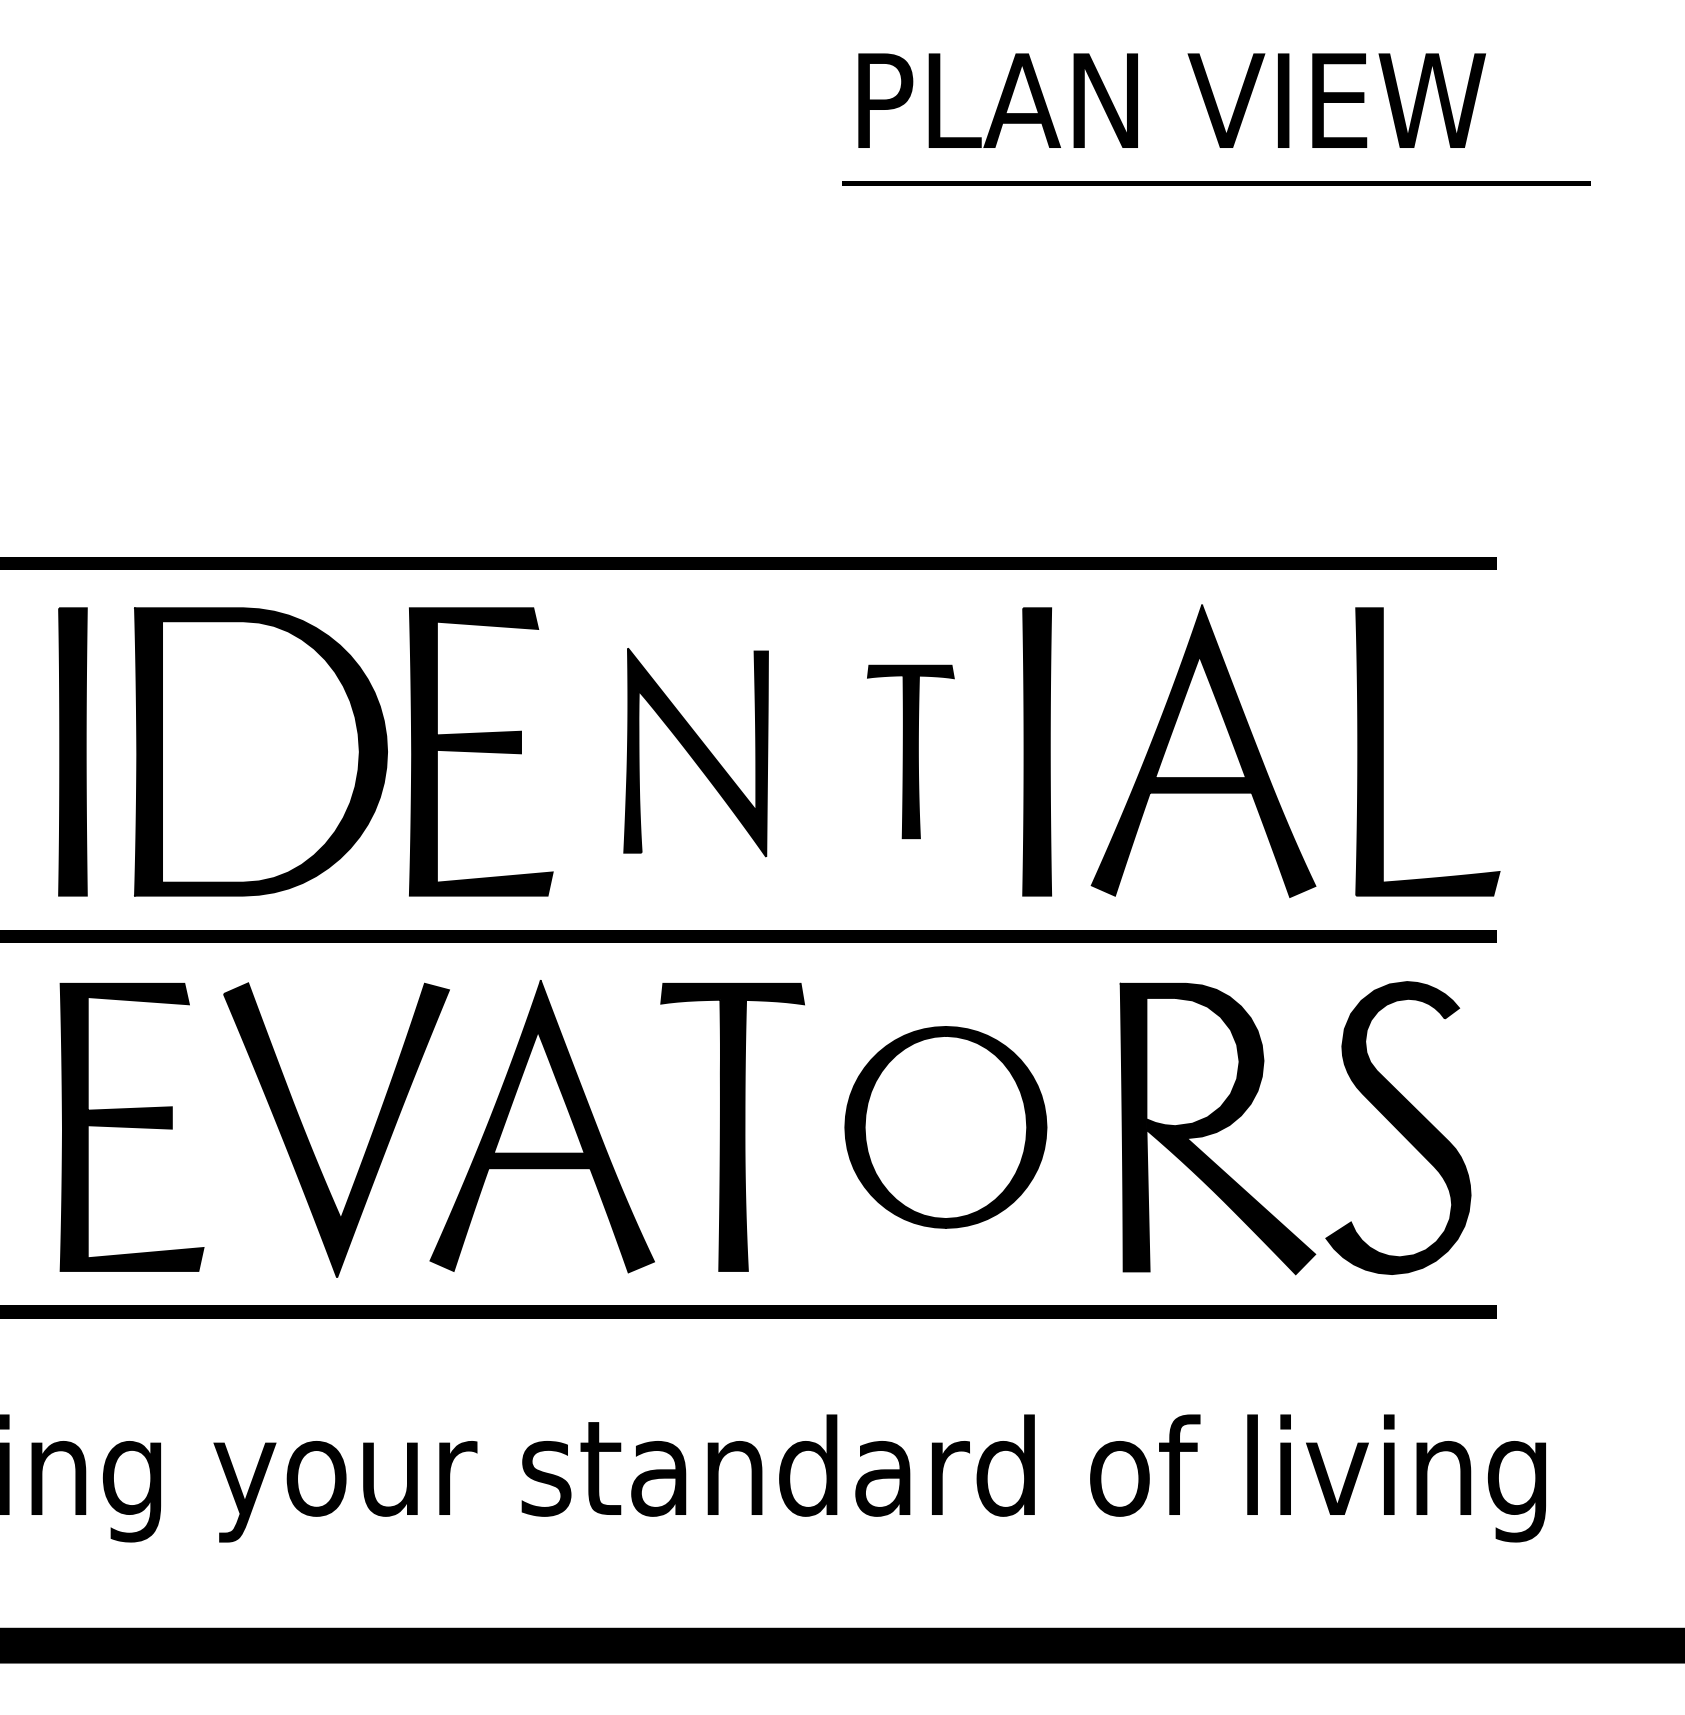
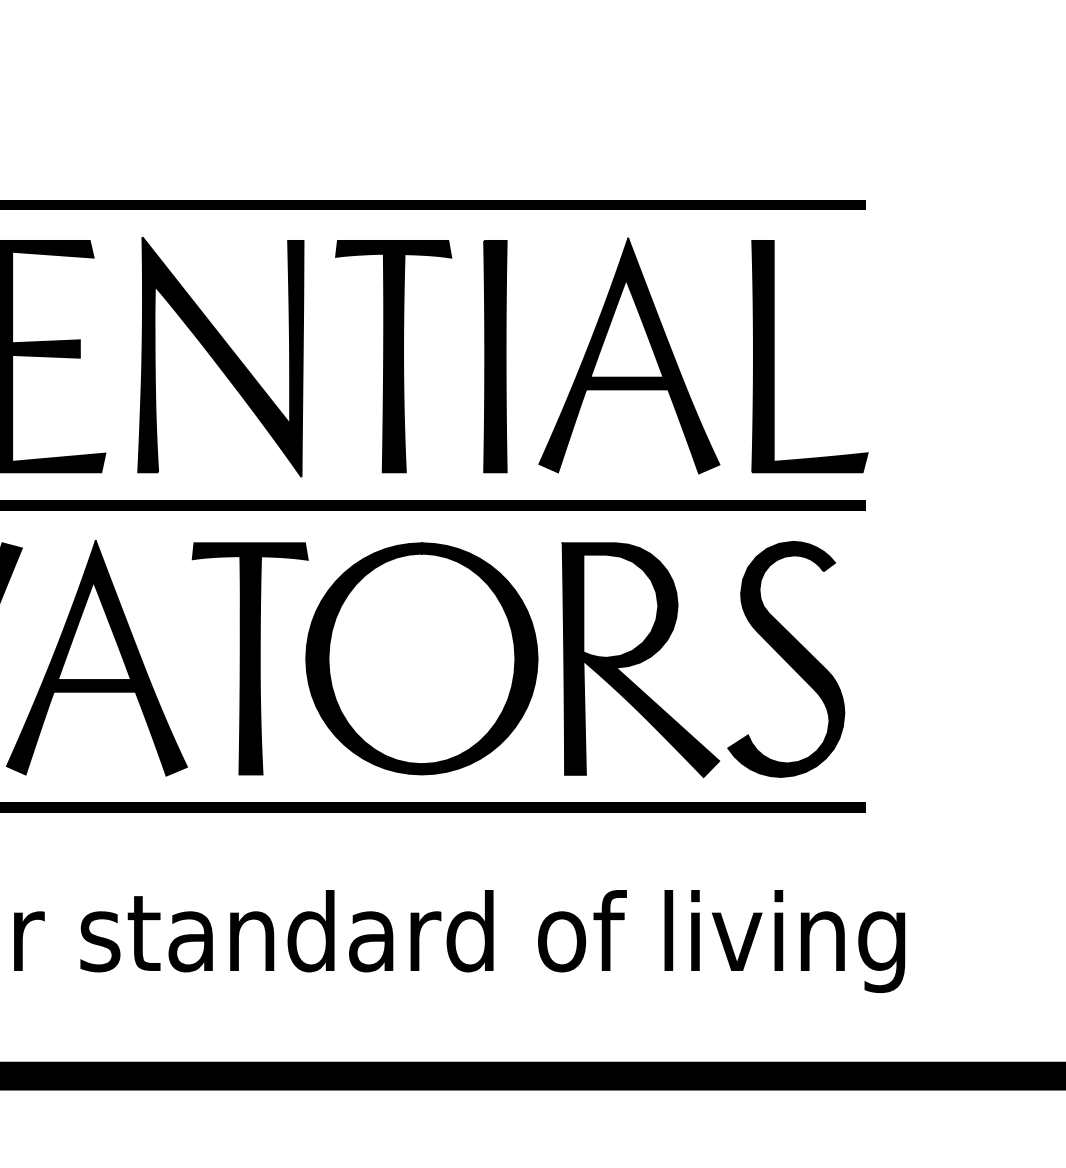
part: (910, 751) -> (393, 356), size x1.67
part: (695, 752) -> (220, 357), size x1.43
part: (945, 1127) -> (421, 658), size x1.43

